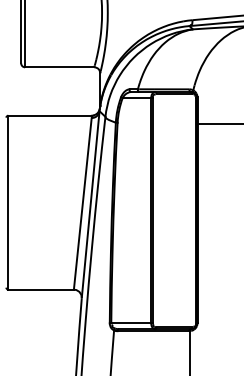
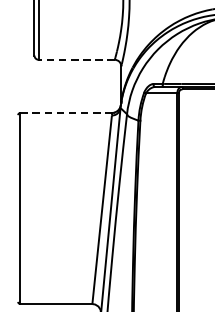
line: (59, 67) -> (76, 60), solid -> dashed
line: (50, 115) -> (66, 112), solid -> dashed

